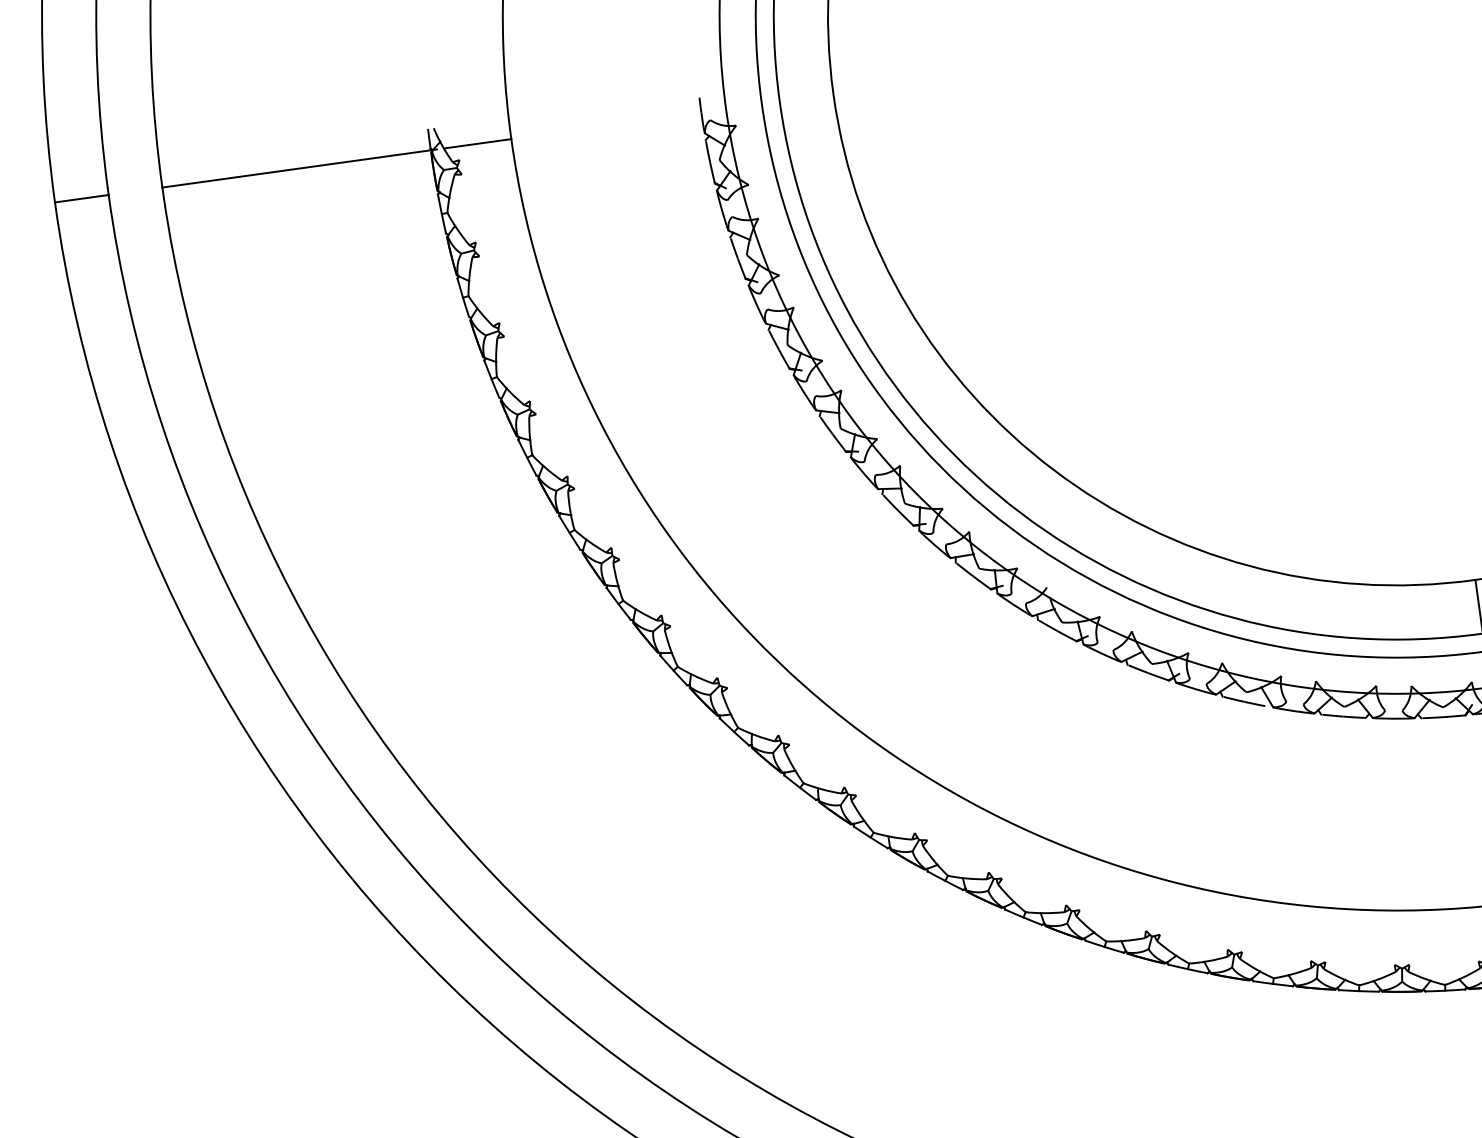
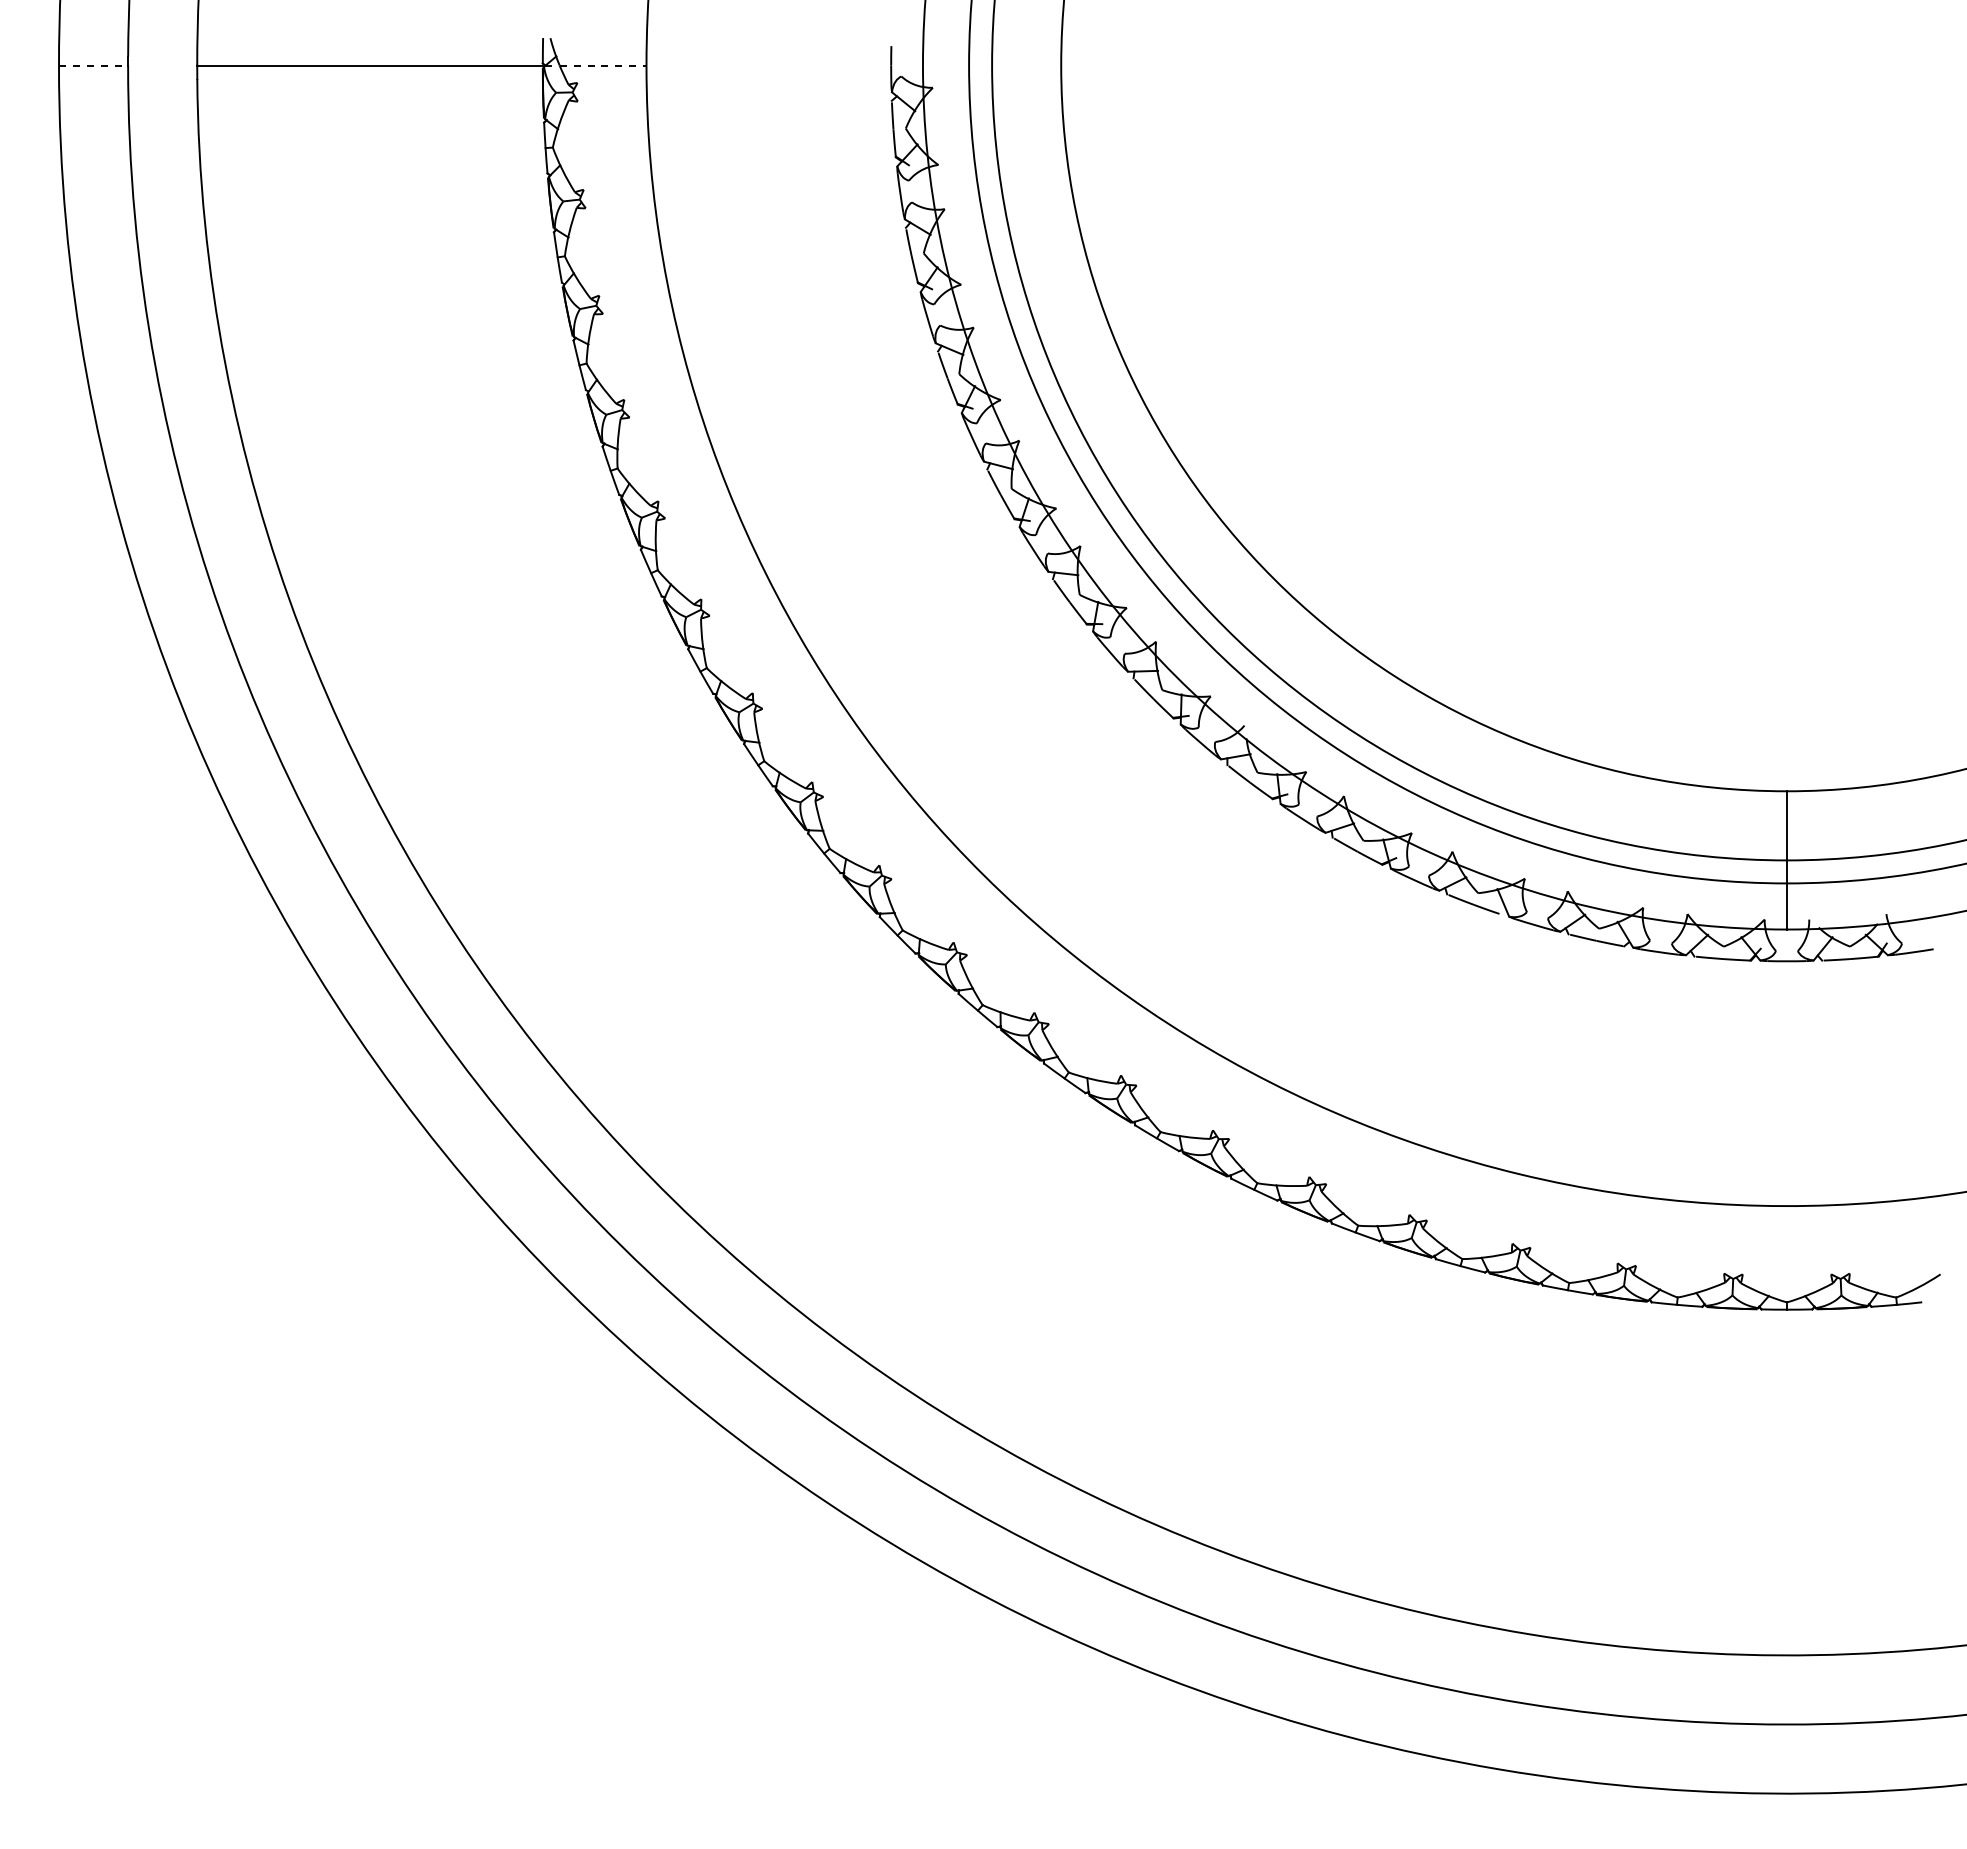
line: (477, 143) -> (603, 65), solid -> dashed
line: (81, 198) -> (93, 65), solid -> dashed

